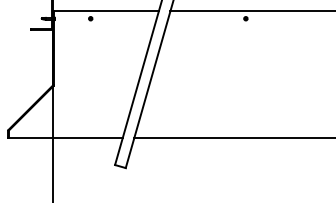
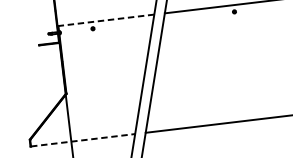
line: (106, 11) -> (106, 20), solid -> dashed
line: (66, 138) -> (83, 140), solid -> dashed

